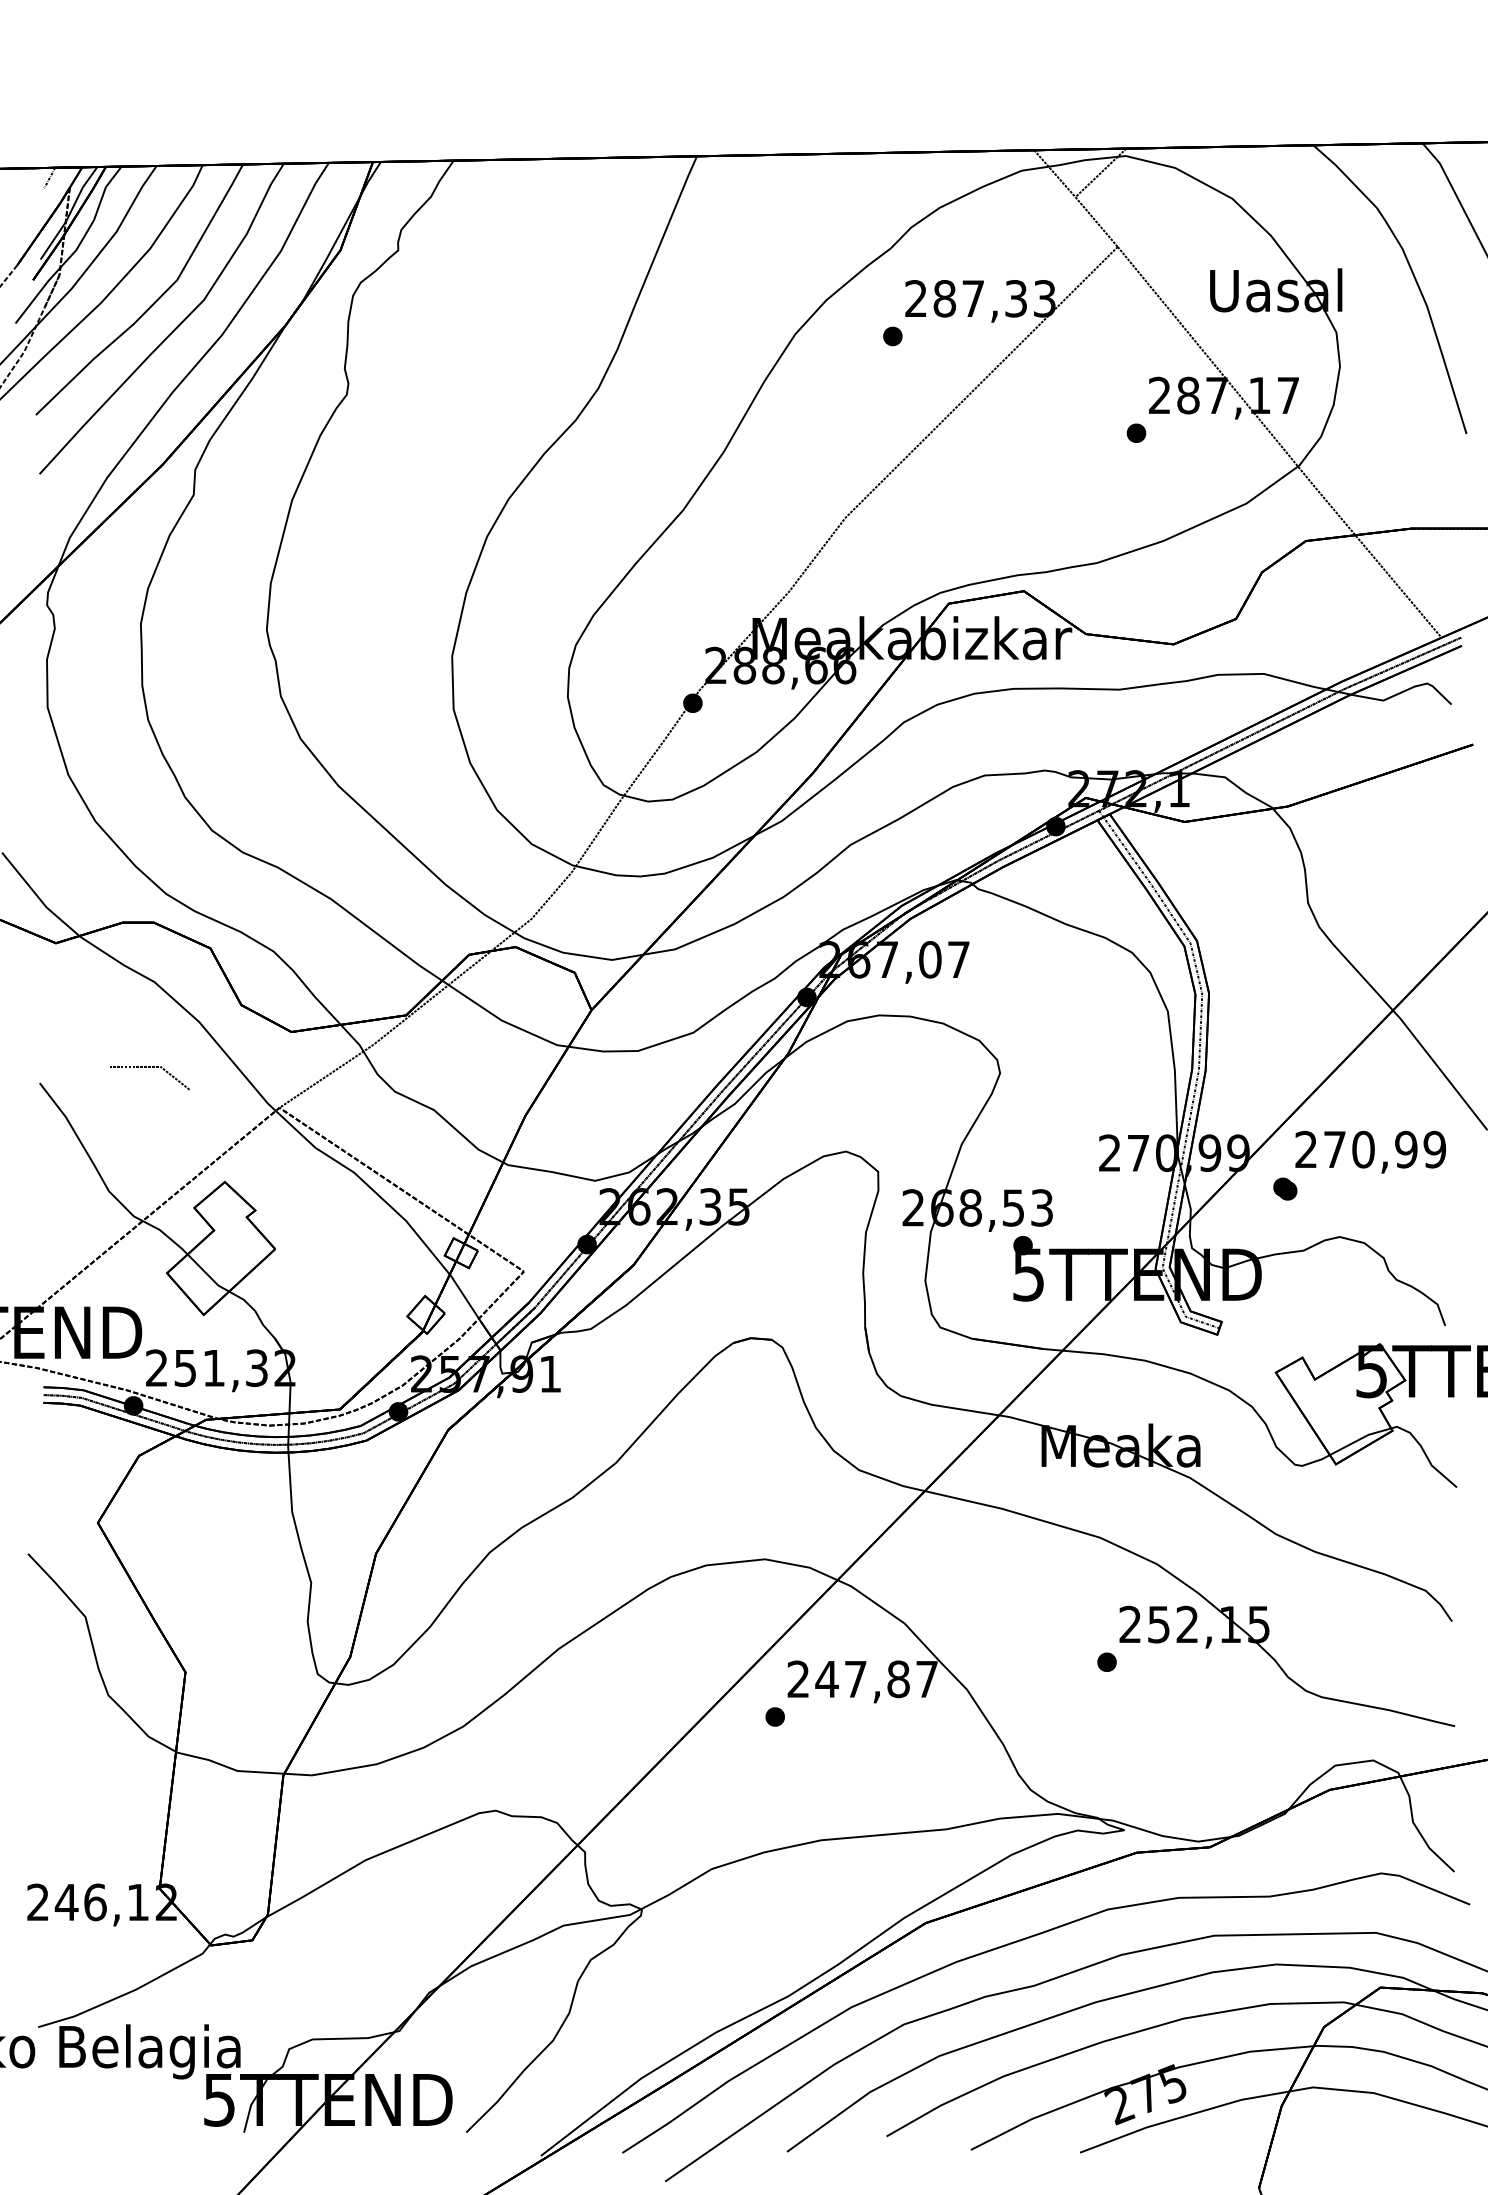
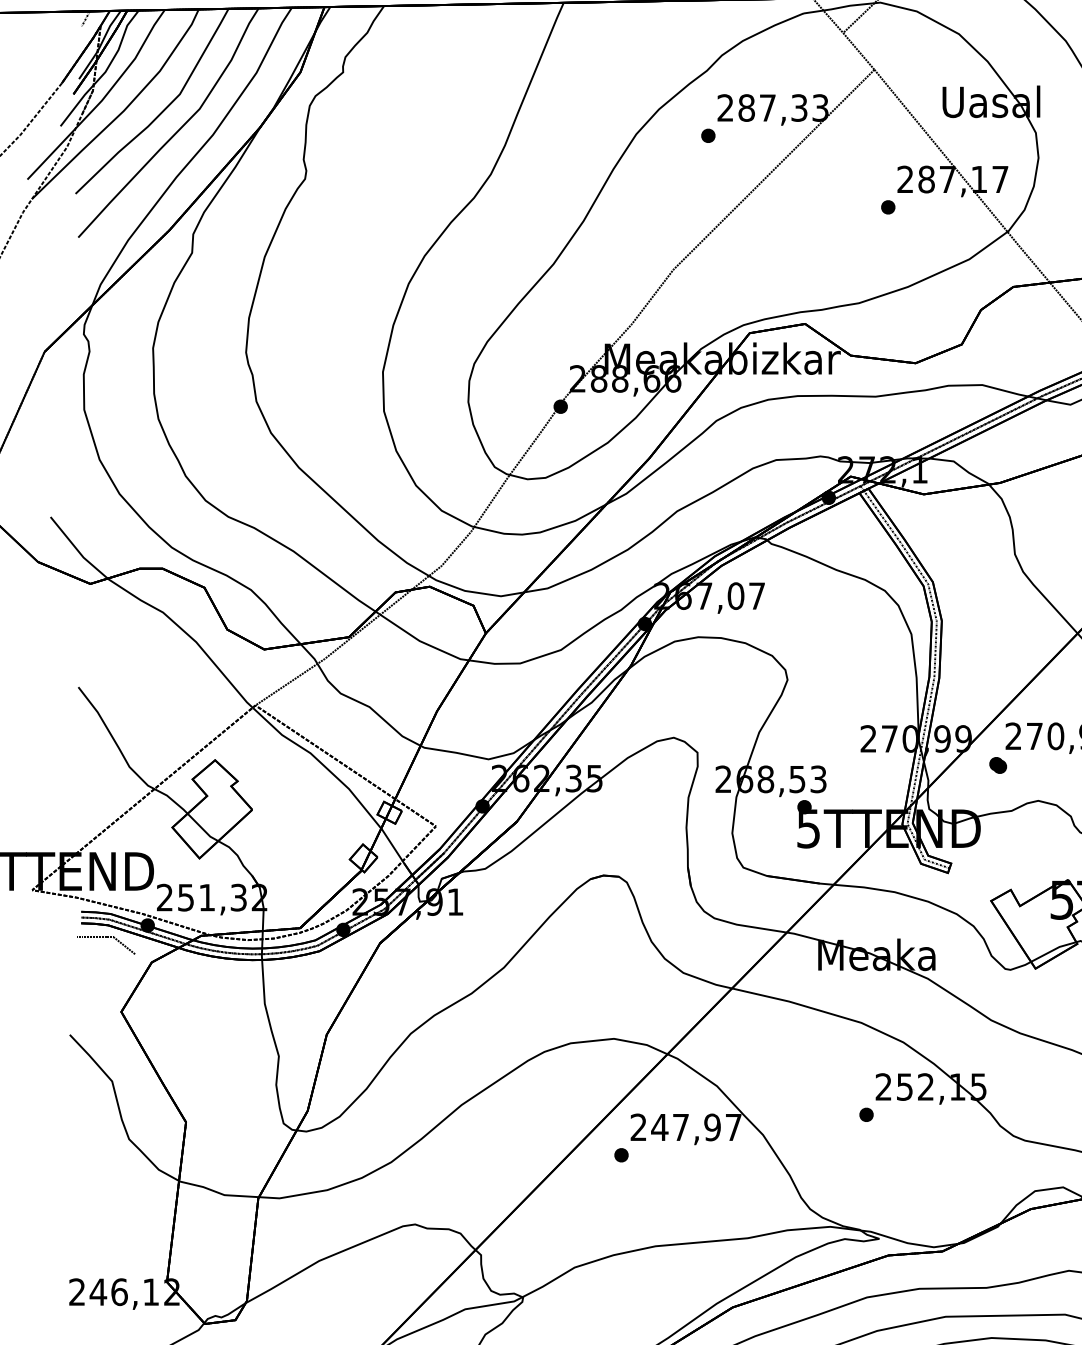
line: (149, 1067) -> (105, 937), moved
text: (898, 1679) -> (712, 1127), 247,87 -> 247,97

